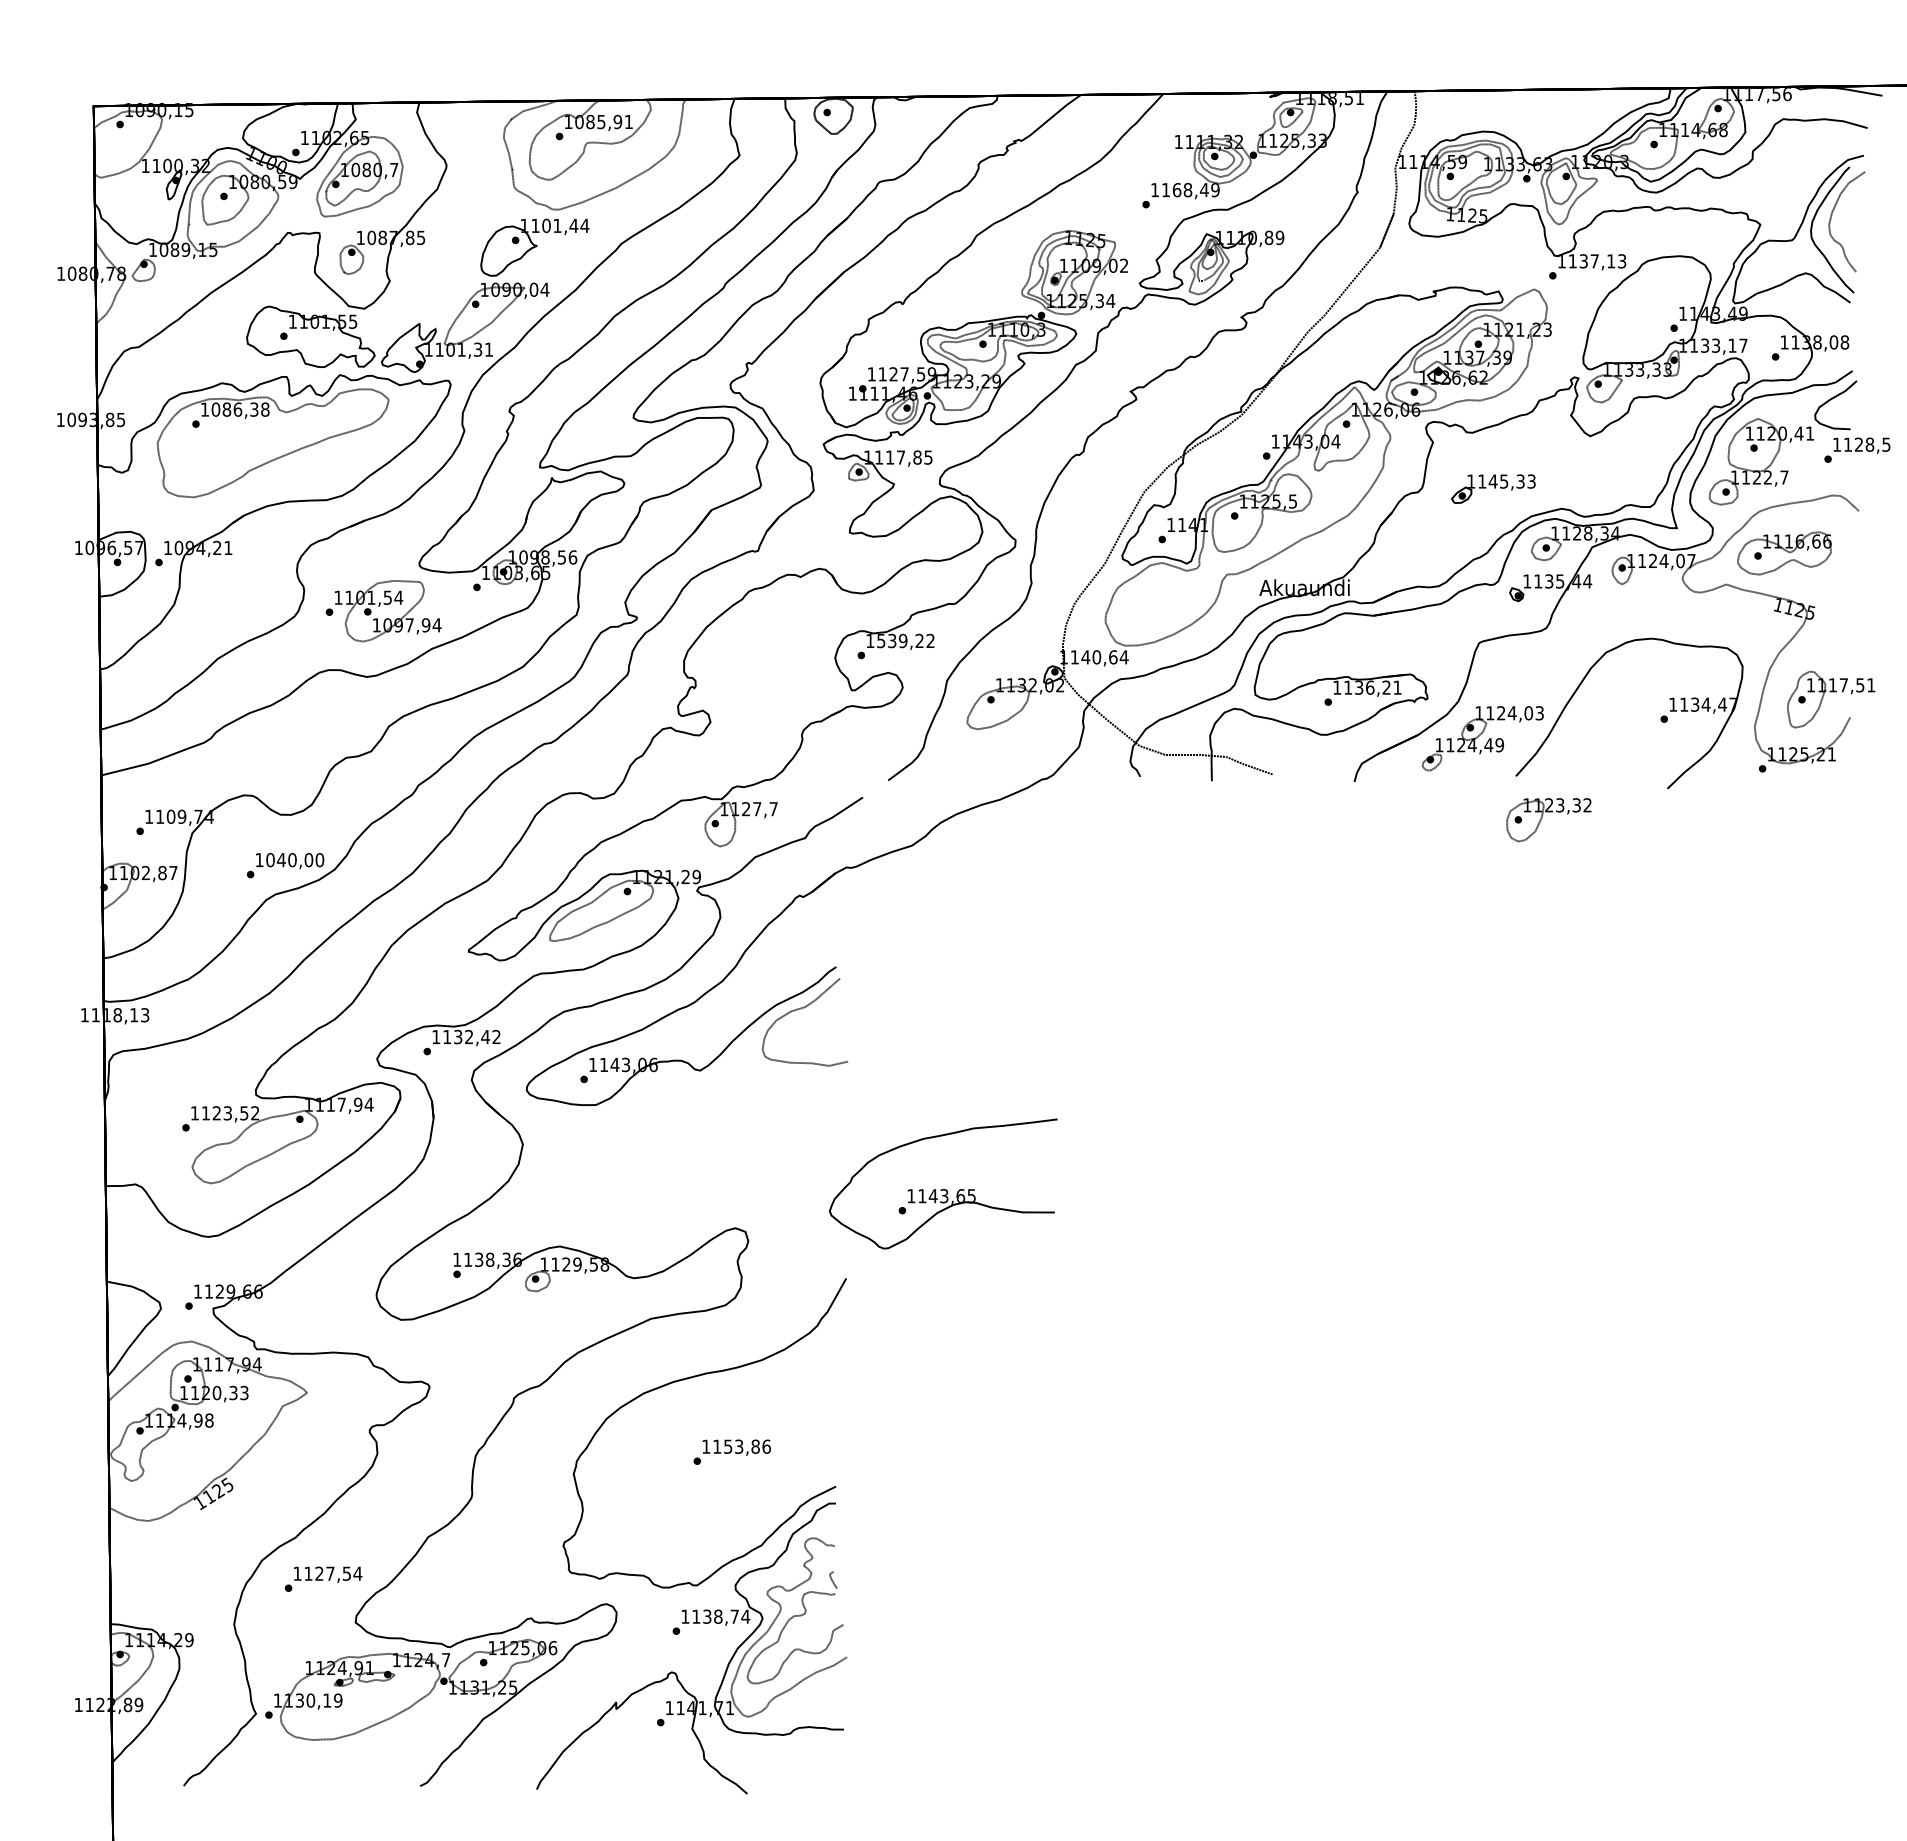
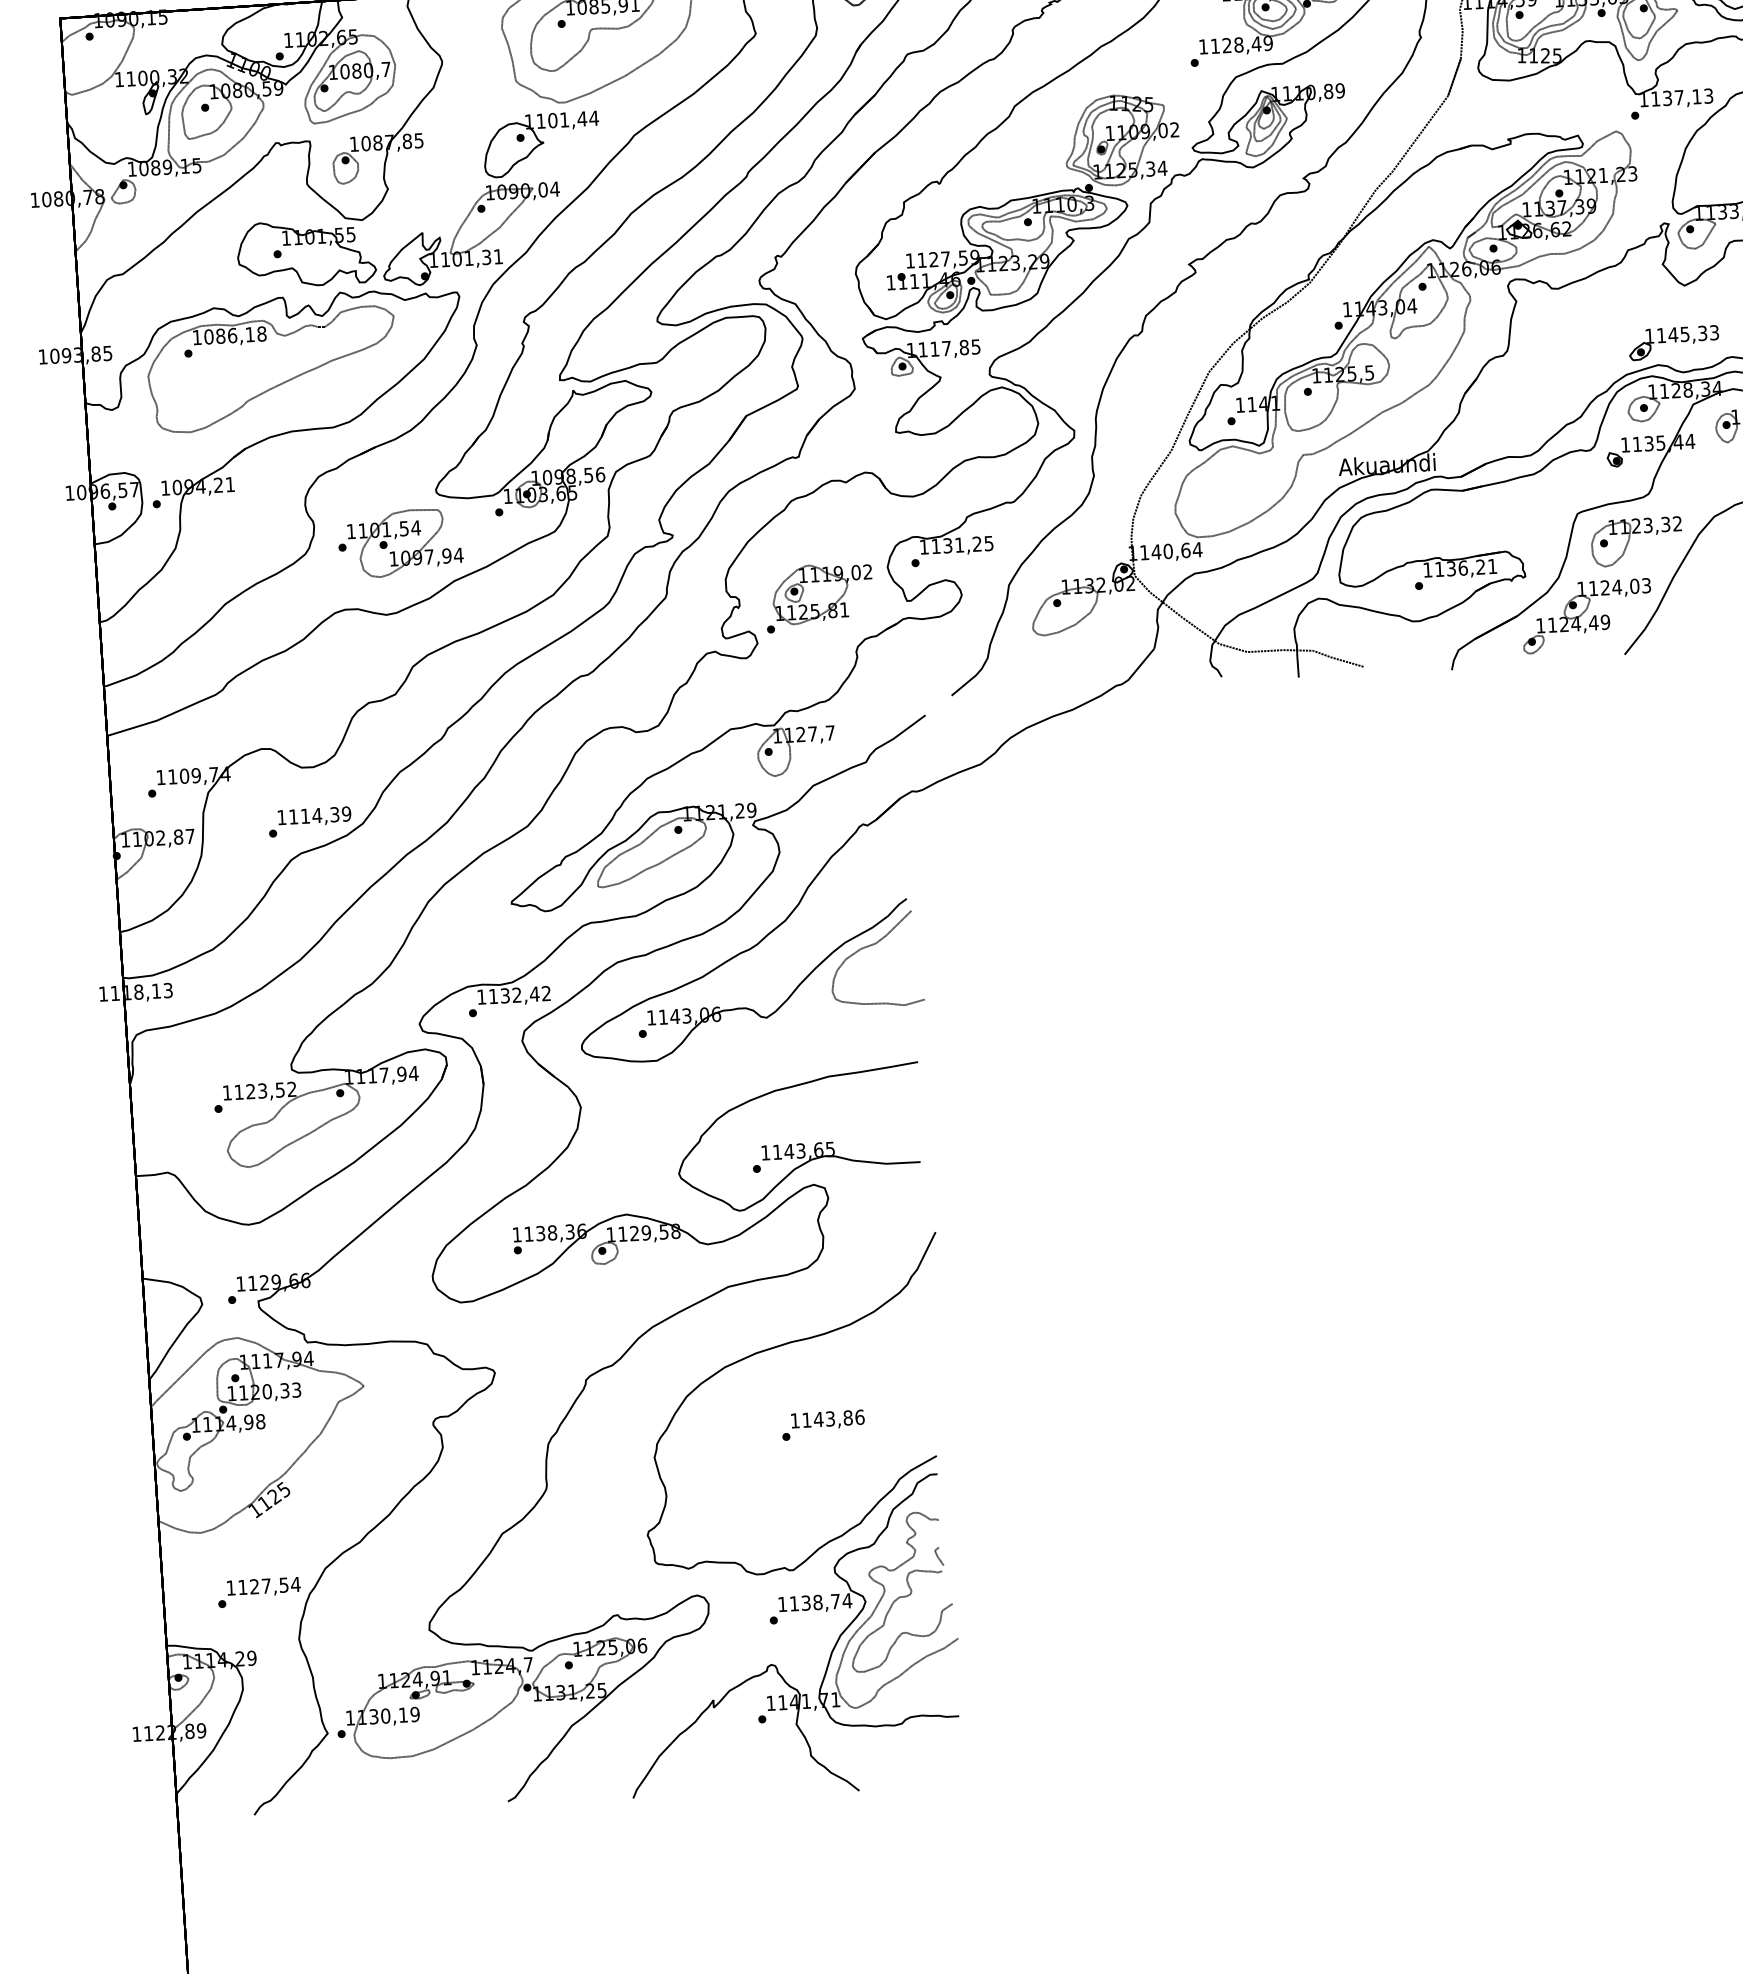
text: (1176, 190) -> (1226, 46), 1168,49 -> 1128,49
text: (254, 409) -> (250, 334), 1086,38 -> 1086,18
part: (1493, 488) -> (1673, 342), moved
text: (905, 640) -> (962, 544), 1539,22 -> 1131,25
part: (770, 682) -> (819, 597), added
part: (1542, 818) -> (1629, 540), moved
text: (294, 860) -> (319, 815), 1040,00 -> 1114,39
part: (942, 1183) -> (798, 1137), moved
text: (727, 1446) -> (817, 1419), 1153,86 -> 1143,86
text: (323, 1578) -> (259, 1591), moved

